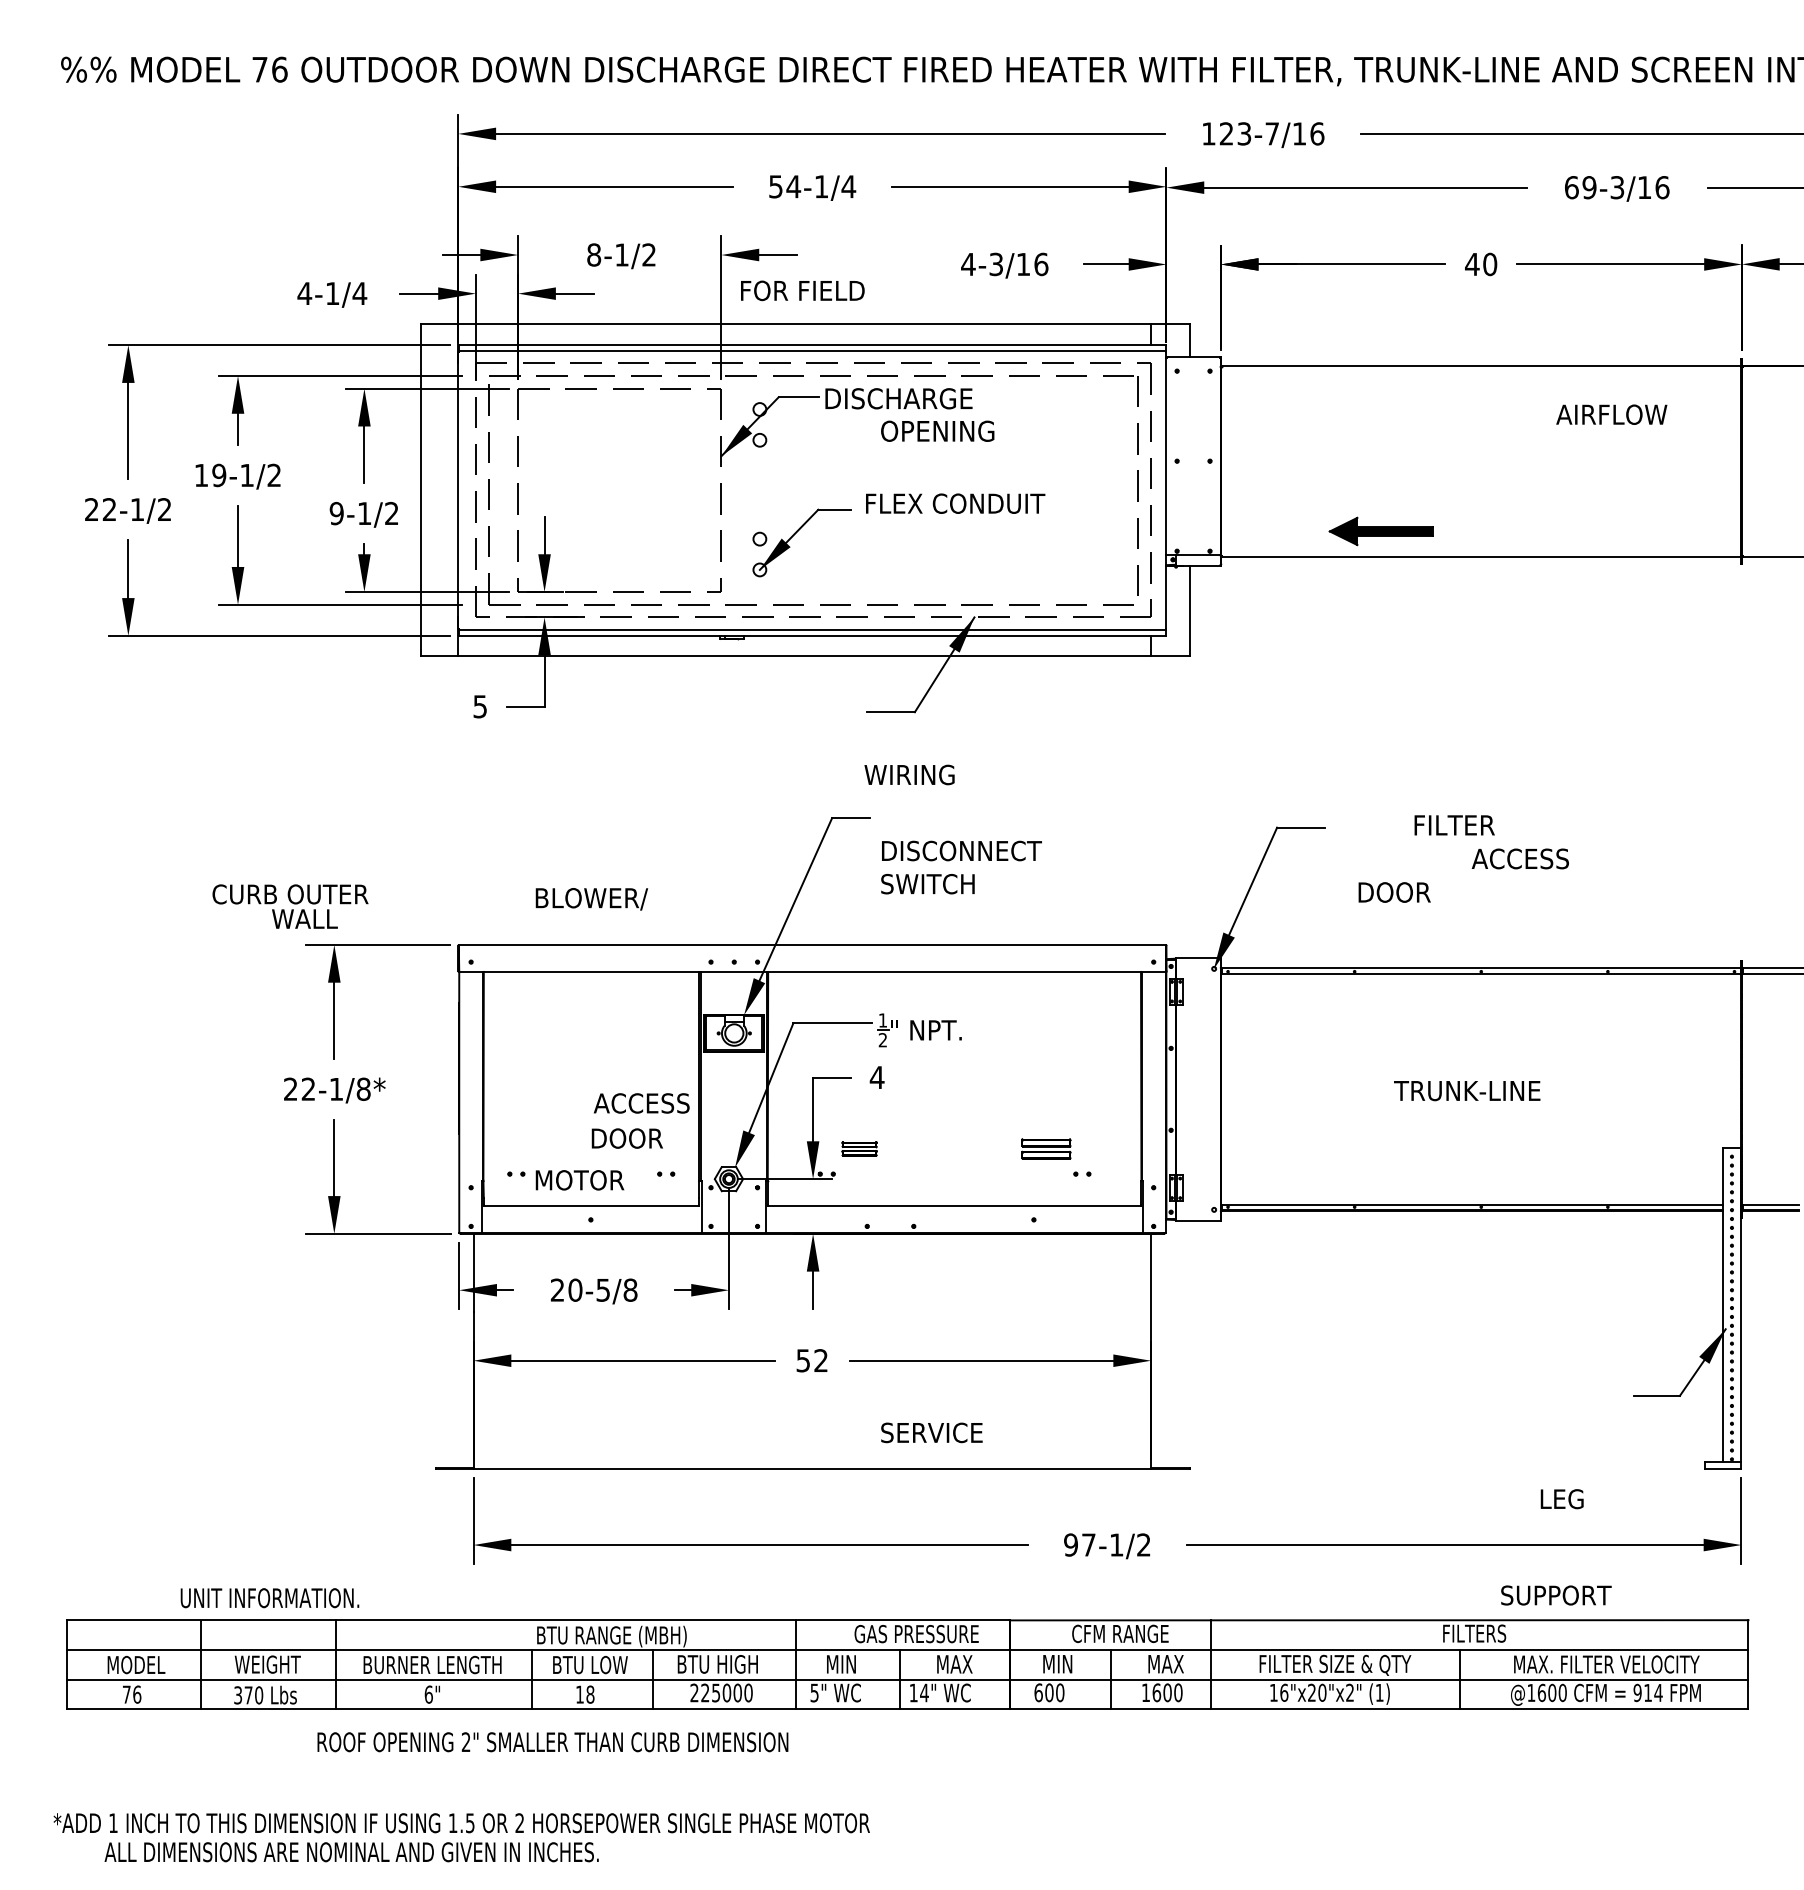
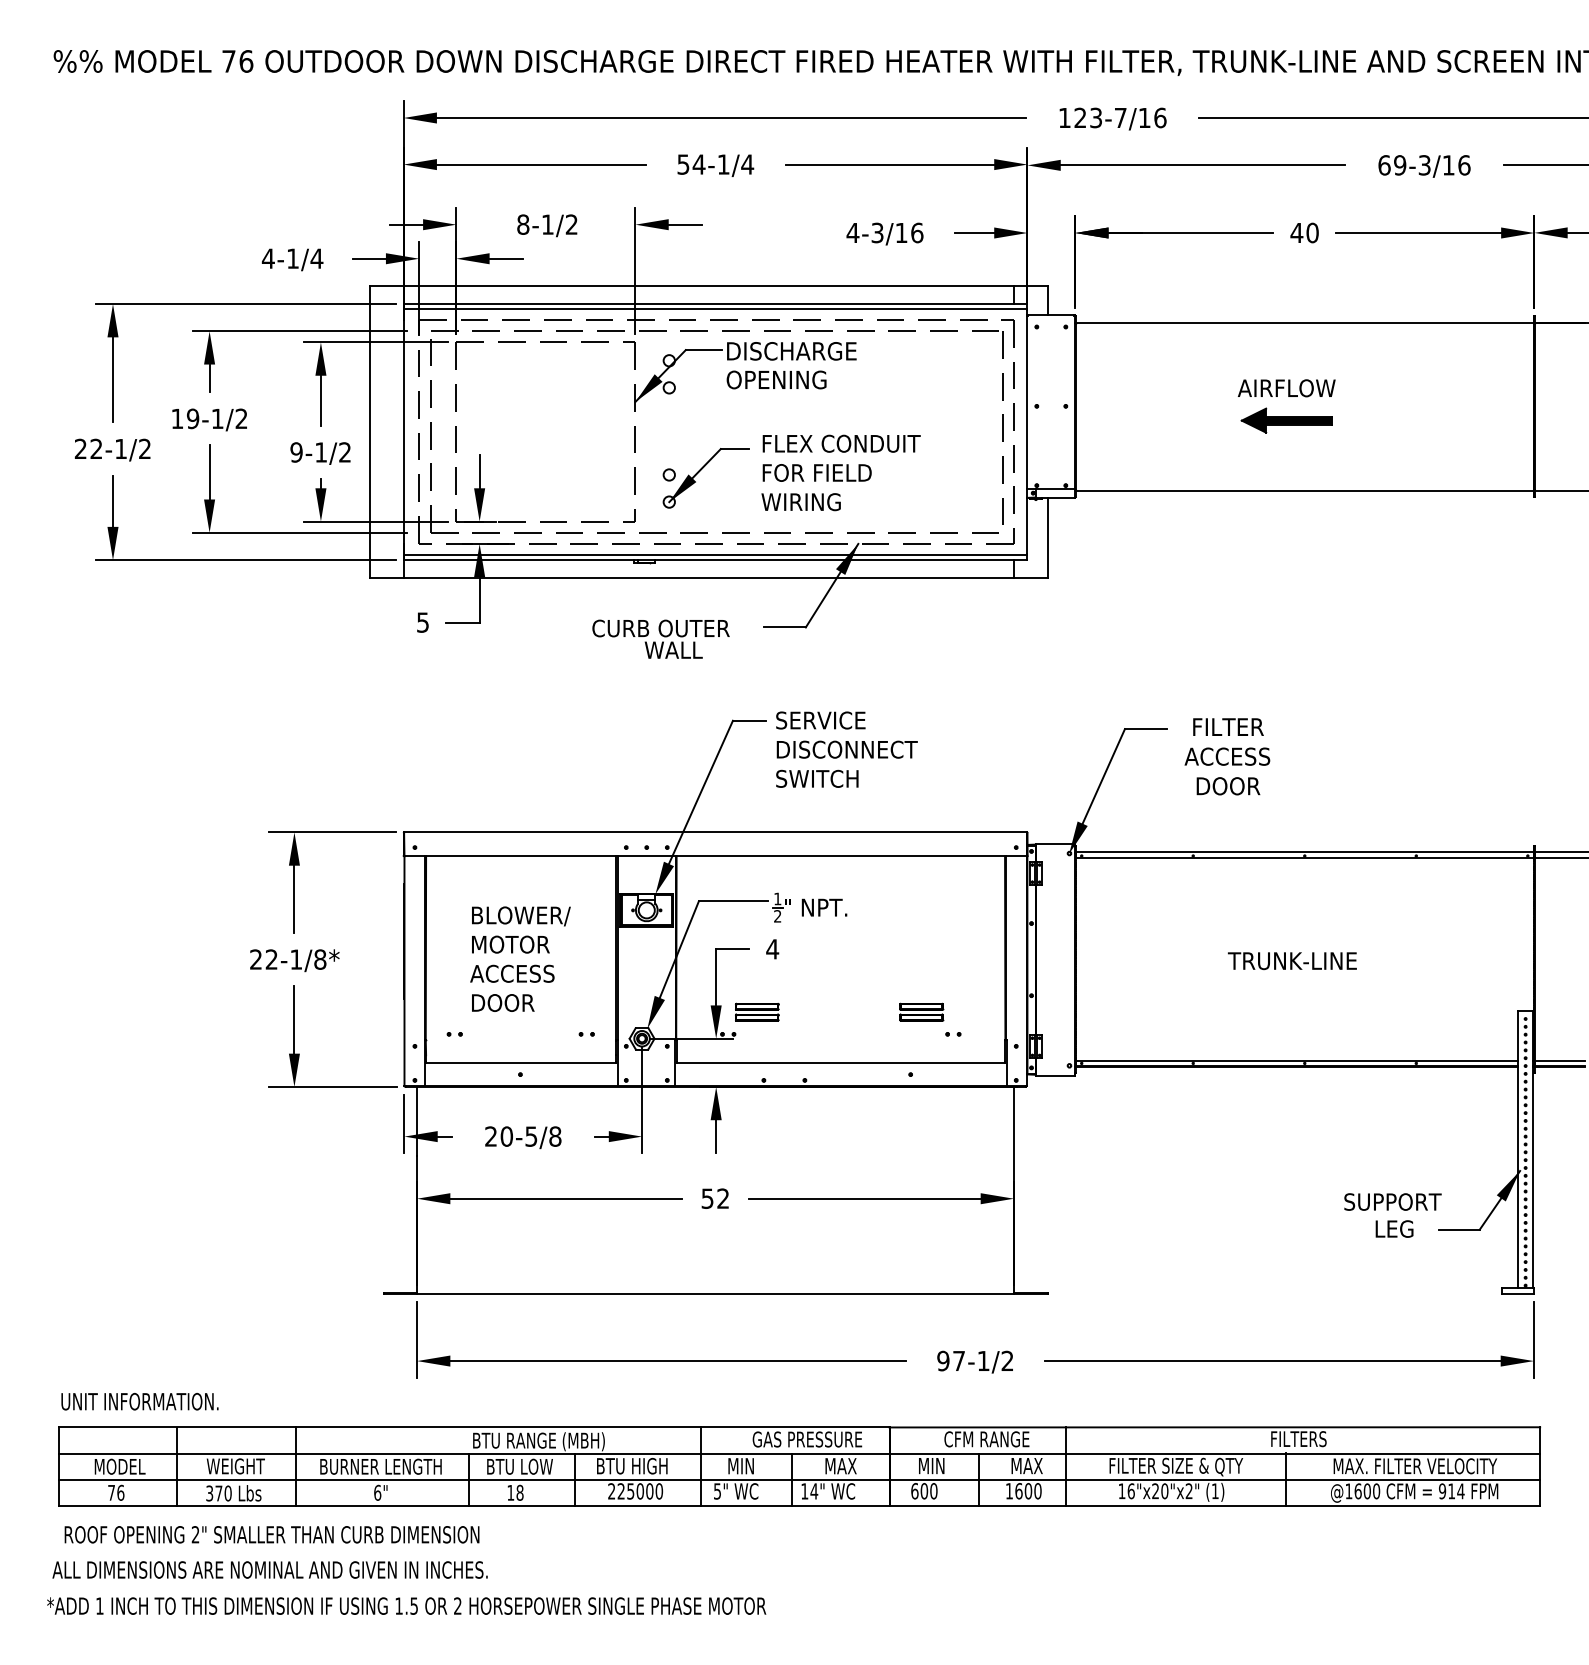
text: (802, 290) -> (816, 472), moved
text: (1611, 414) -> (1286, 388), moved
text: (937, 430) -> (776, 379), moved
part: (1380, 531) -> (1286, 420), moved
text: (909, 774) -> (801, 501), moved
text: (1454, 825) -> (1228, 727), moved
text: (1519, 858) -> (1226, 756), moved
text: (591, 899) -> (520, 916), moved
text: (290, 906) -> (661, 639), moved
text: (641, 1103) -> (512, 973), moved
text: (626, 1138) -> (502, 1002), moved
part: (859, 1148) -> (757, 1011), size x1.43
text: (579, 1180) -> (510, 944), moved
text: (931, 1432) -> (820, 720), moved
text: (1561, 1499) -> (1393, 1229), moved
text: (1556, 1595) -> (1393, 1202), moved
text: (269, 1598) -> (139, 1402), moved
text: (552, 1742) -> (271, 1535), moved
text: (351, 1852) -> (269, 1570), moved

